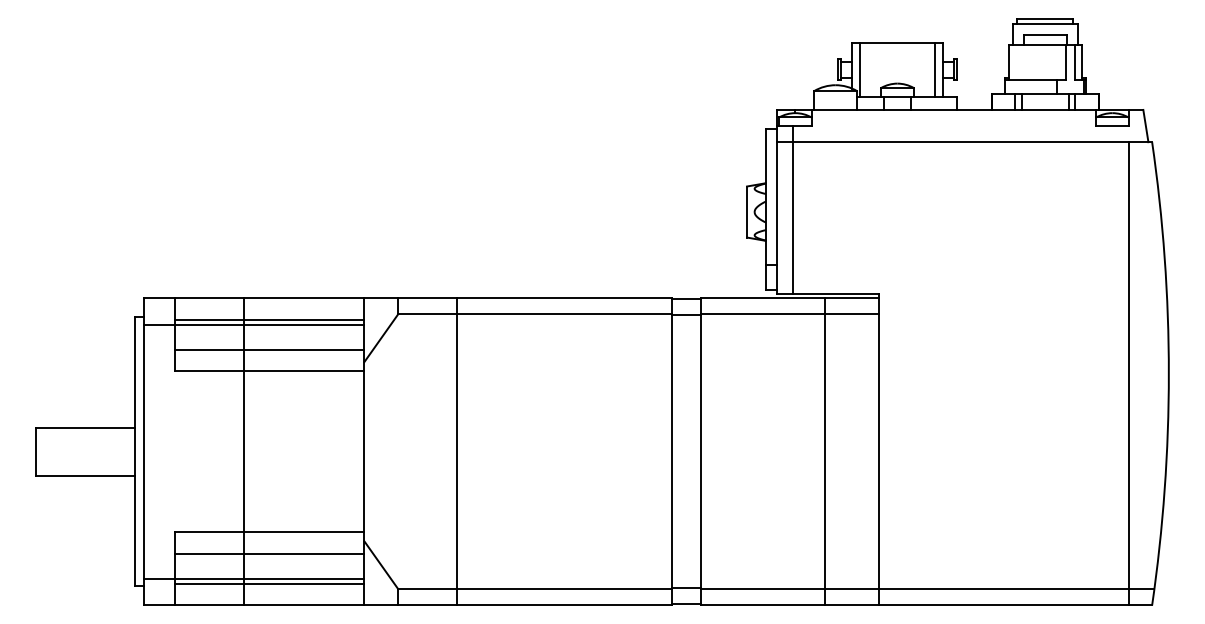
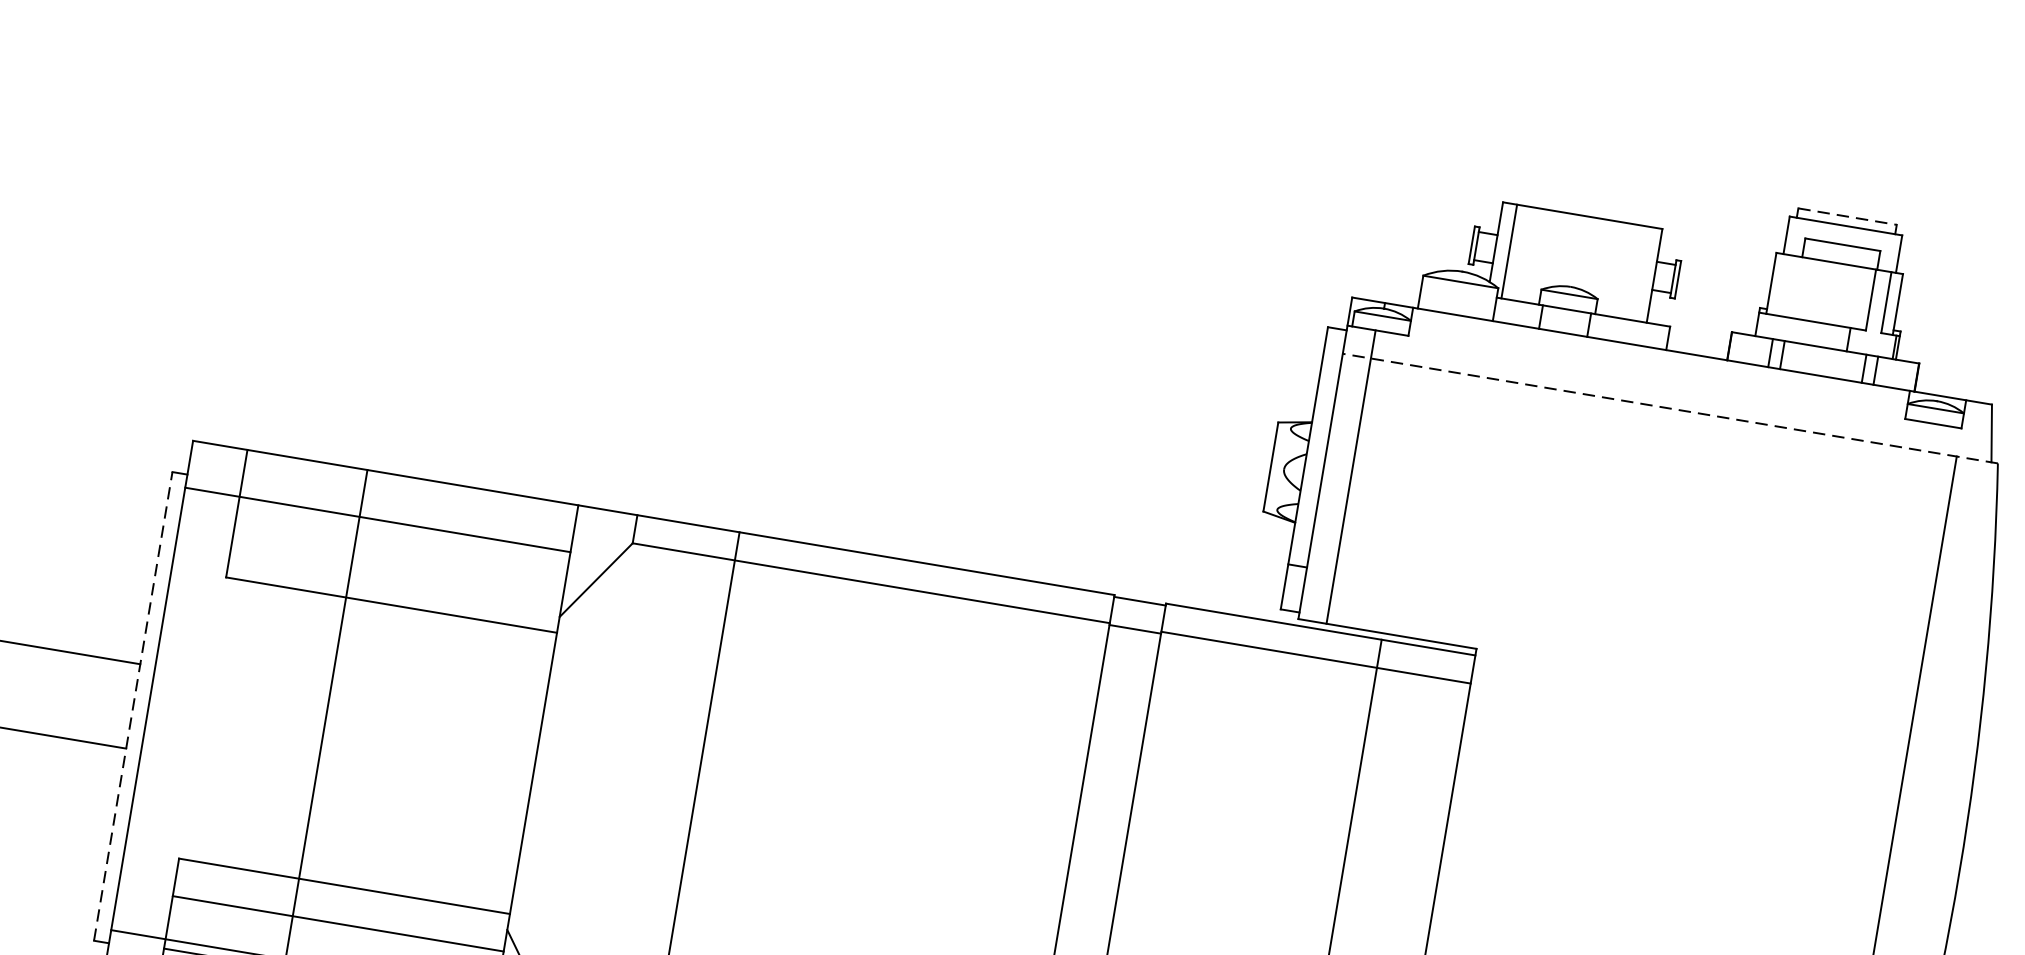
line: (1045, 18) -> (1848, 216), solid -> dashed
line: (935, 69) -> (1641, 273), removed
line: (964, 142) -> (1670, 409), solid -> dashed
line: (269, 319) -> (406, 515), removed
line: (269, 349) -> (397, 567), removed
line: (135, 451) -> (134, 706), solid -> dashed

